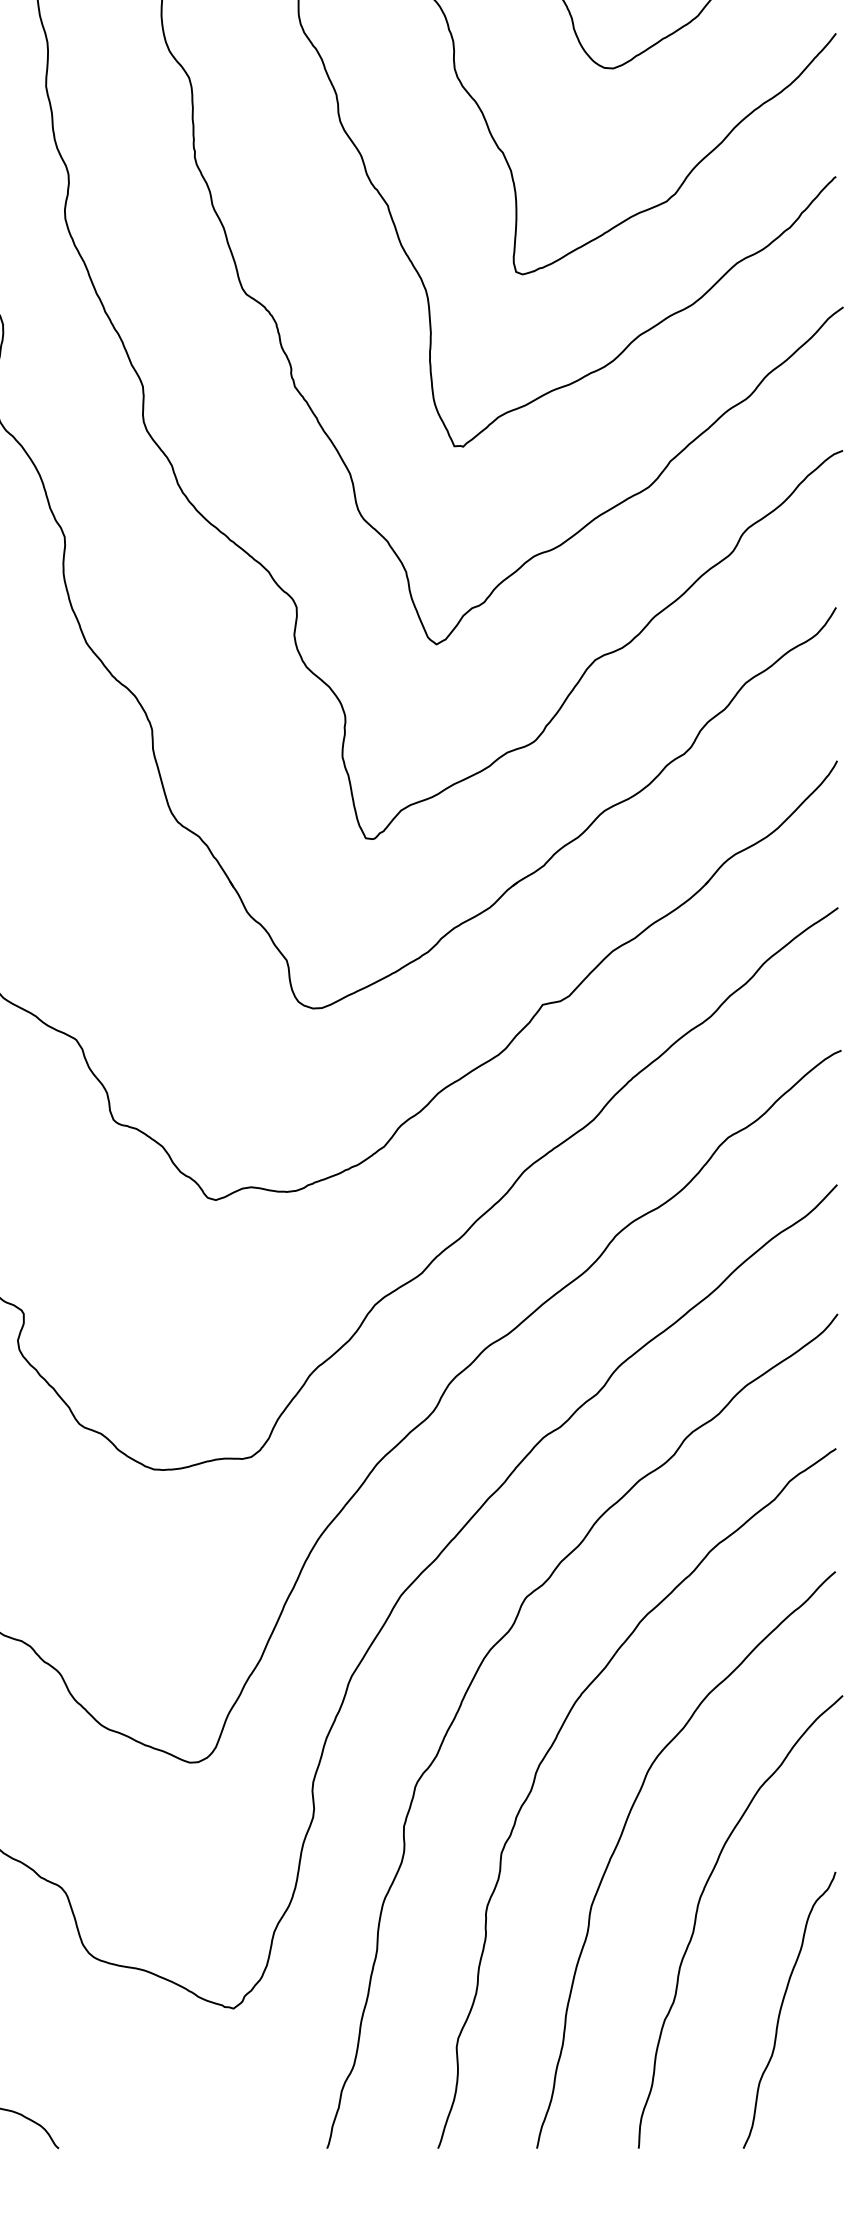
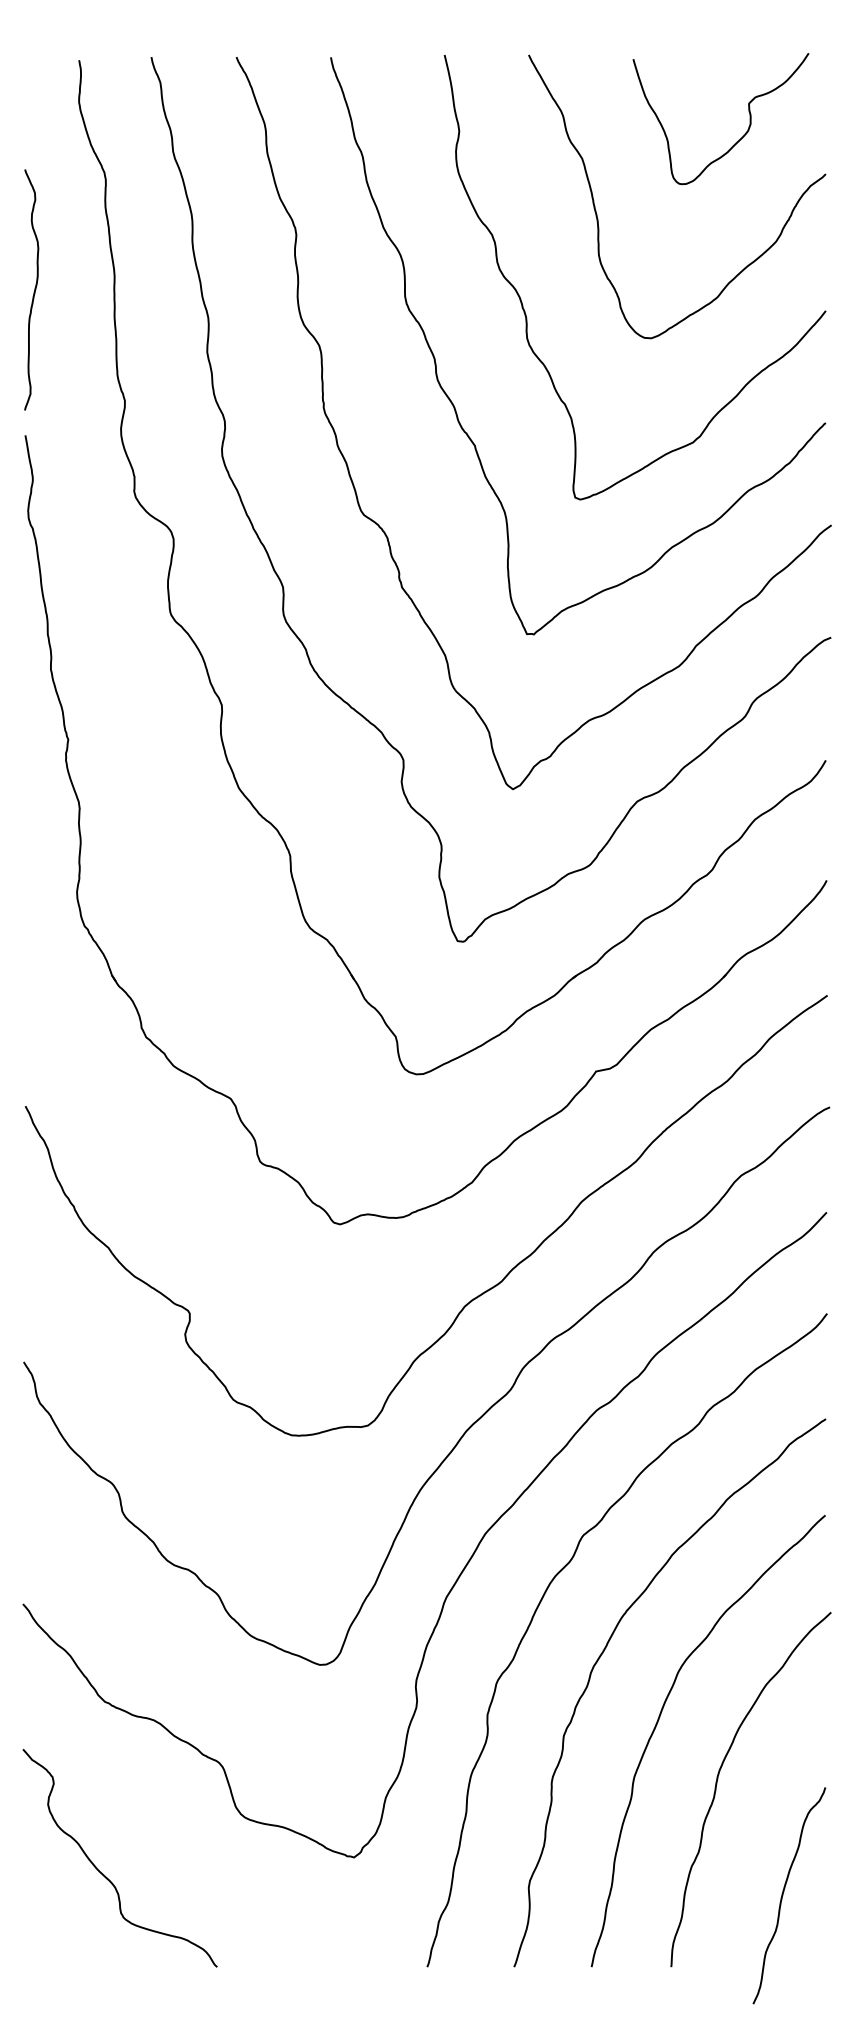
curve: (782, 2009) -> (783, 1895), moved

